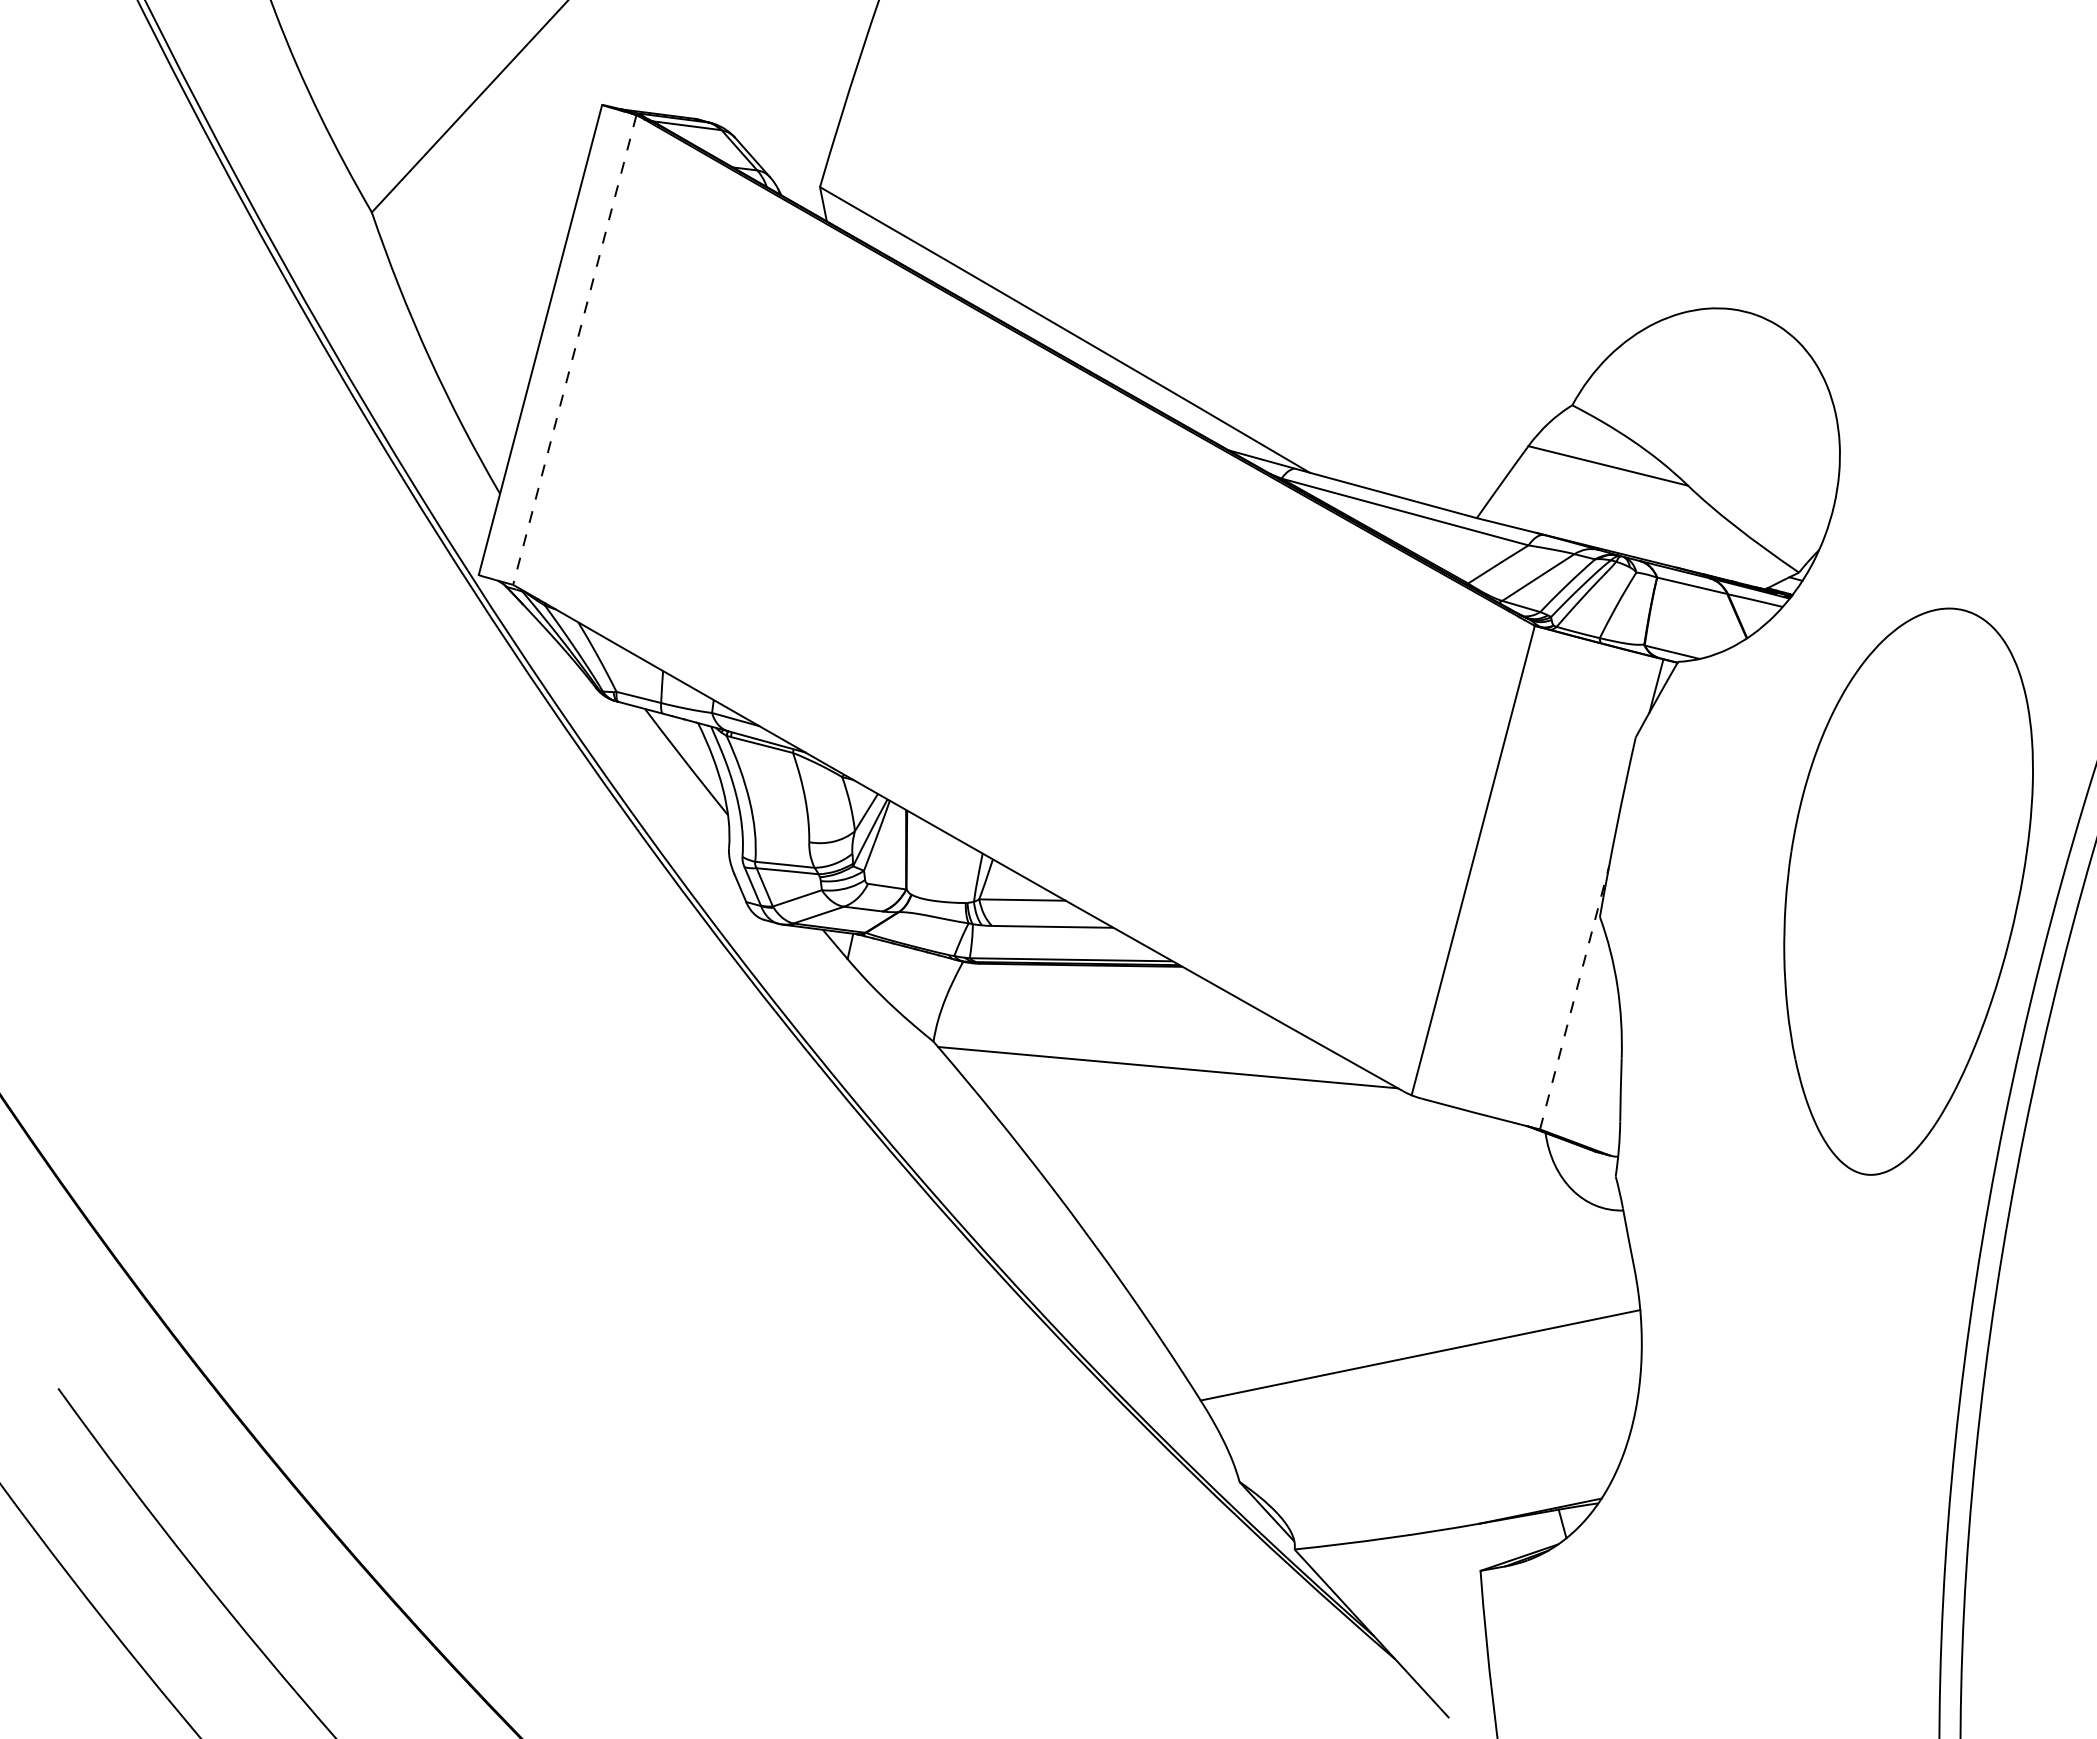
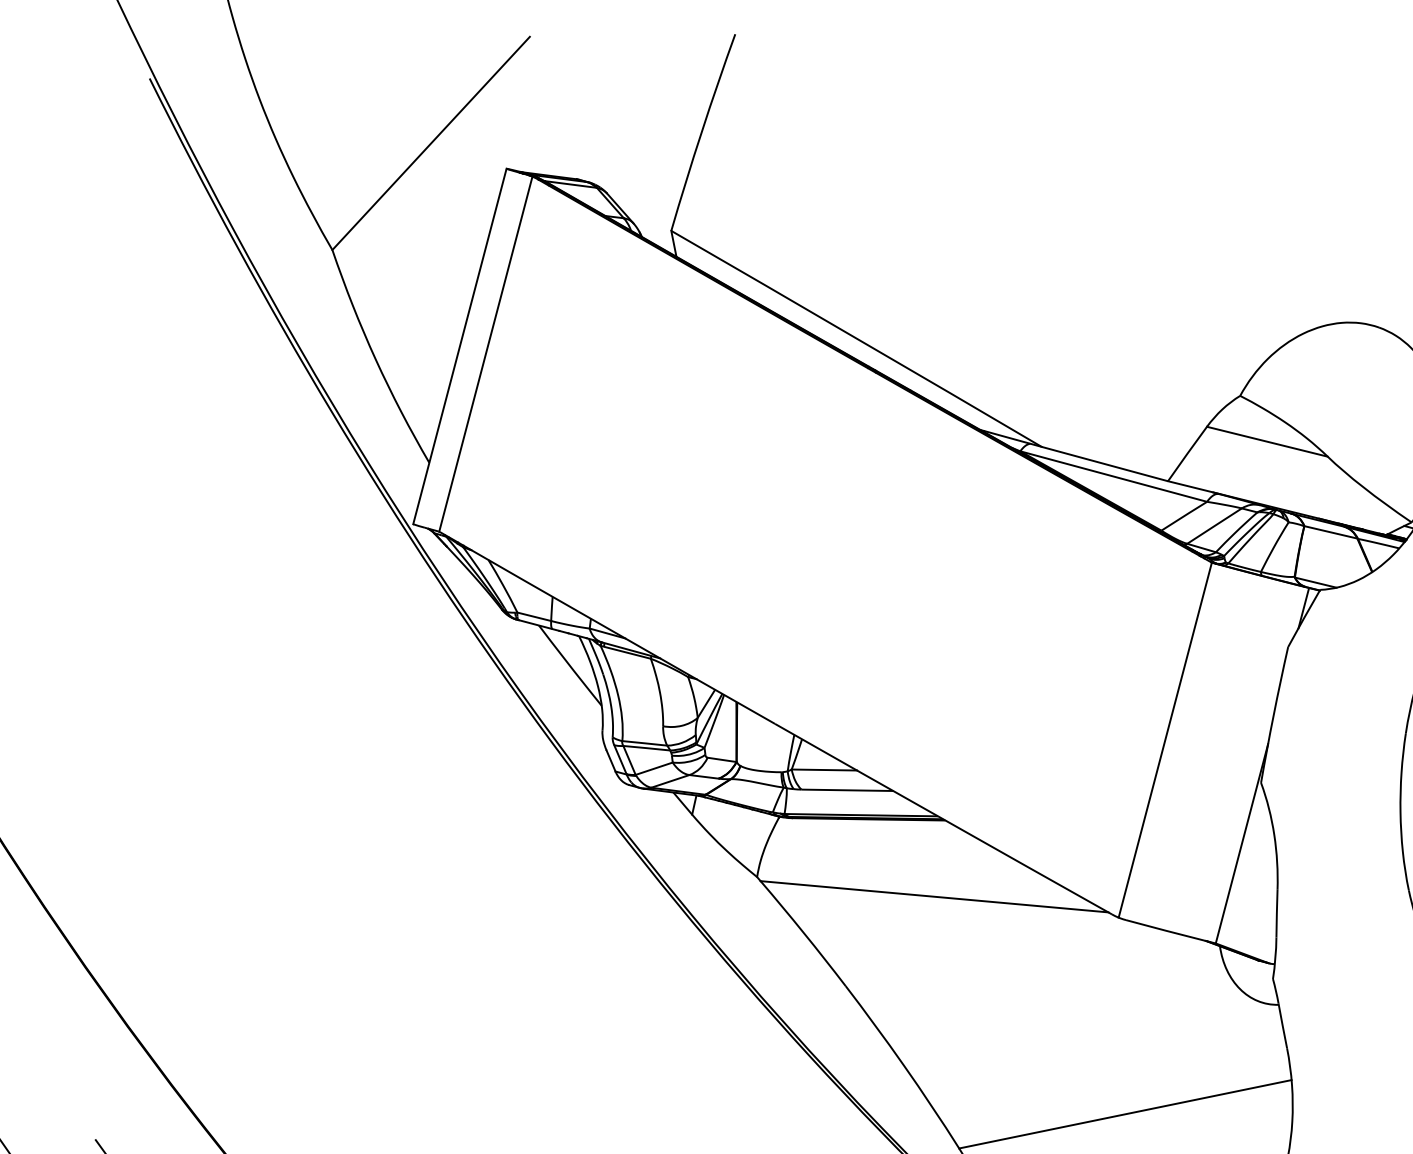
line: (574, 350) -> (485, 354), dashed -> solid
line: (1574, 997) -> (1241, 843), dashed -> solid

